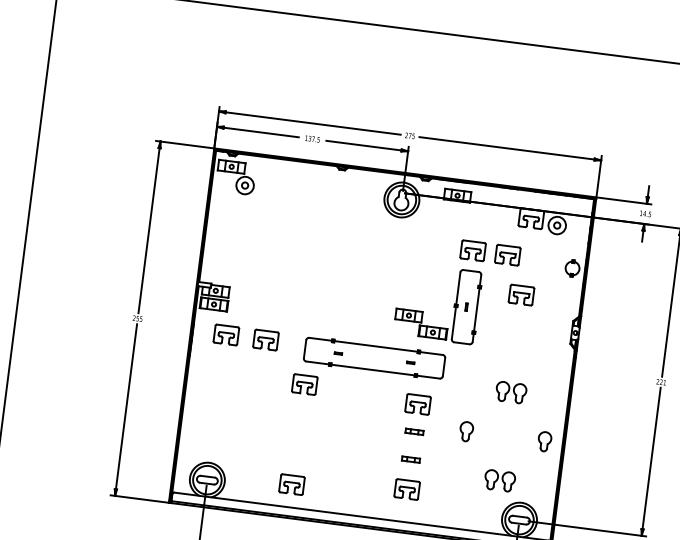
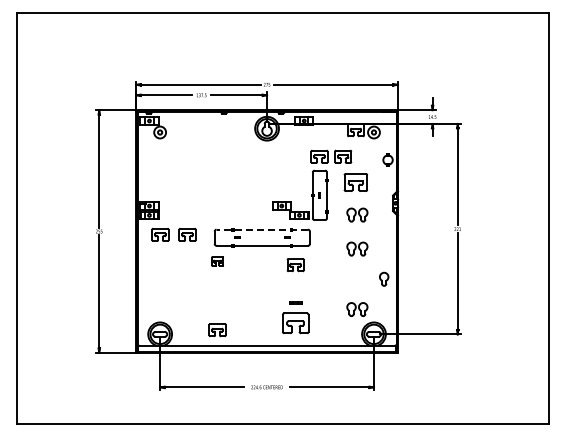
part: (520, 295) -> (355, 182), size x1.4
part: (517, 342) -> (357, 214), added
line: (376, 346) -> (262, 229), solid -> dashed
part: (304, 384) -> (217, 261), size x0.7
part: (466, 430) -> (330, 278), removed
part: (414, 431) -> (295, 283), removed
part: (406, 489) -> (295, 323), size x1.6

